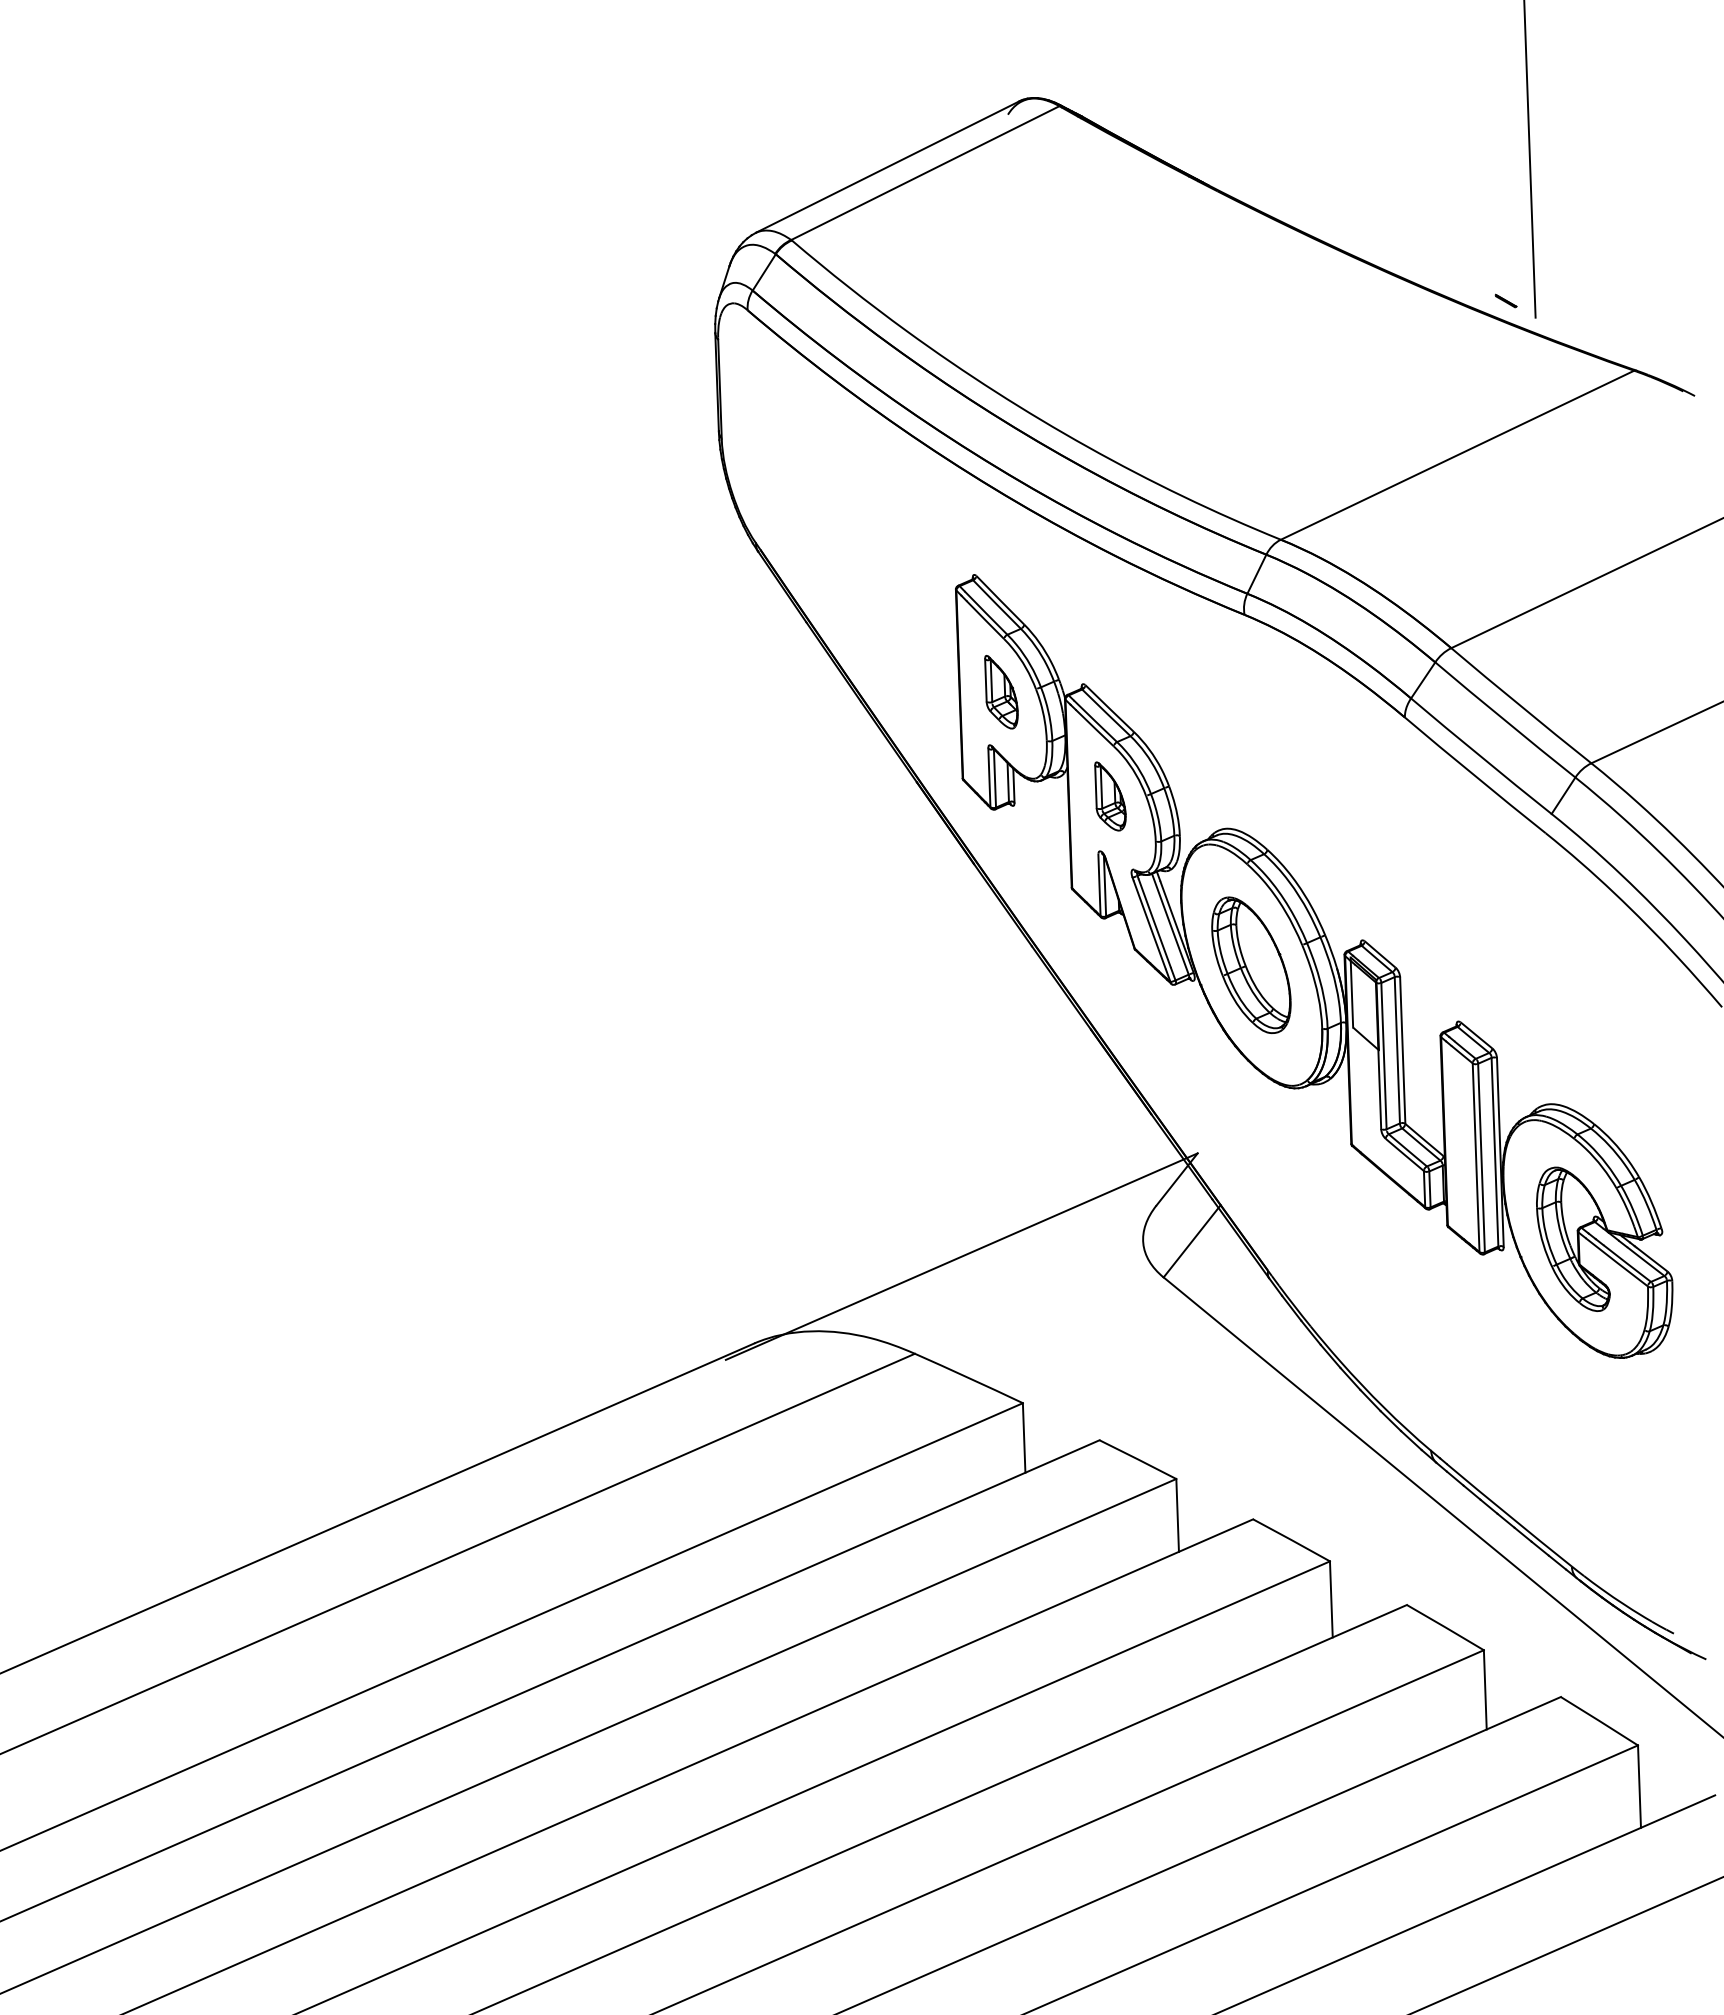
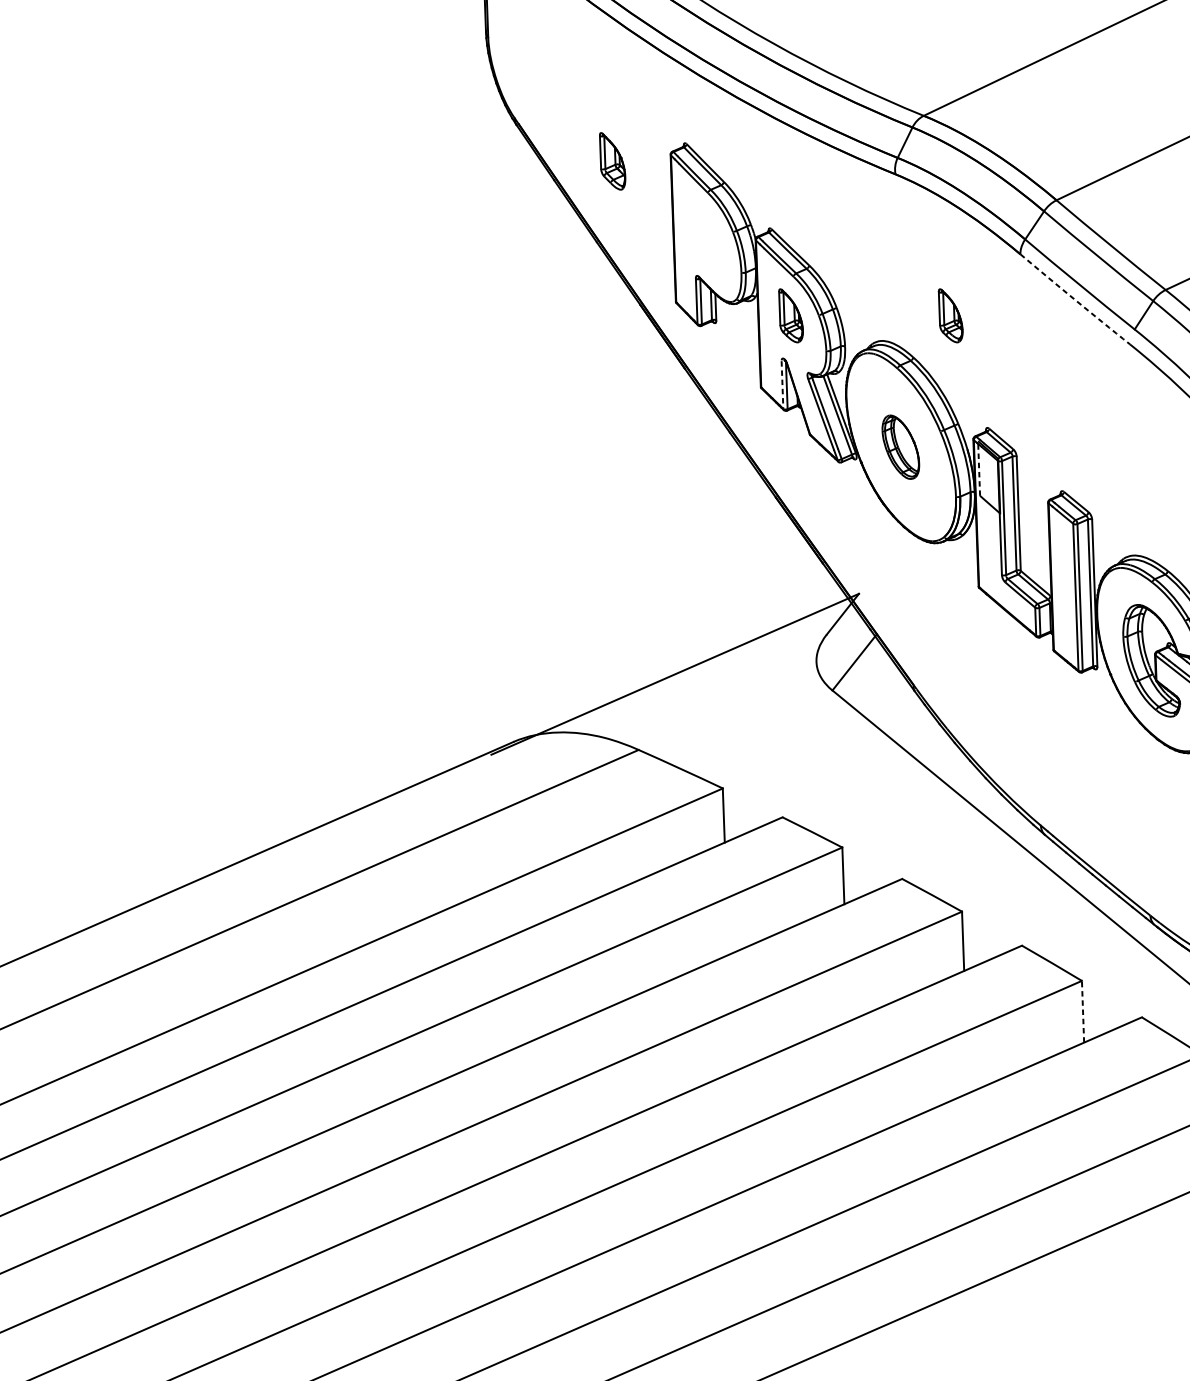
part: (1001, 692) -> (612, 161), moved
arc: (1474, 775) -> (1074, 299), solid -> dashed
part: (1315, 796) -> (950, 315), added
line: (1099, 885) -> (782, 385), solid -> dashed
part: (1251, 964) -> (900, 446), size x0.6
line: (1351, 992) -> (978, 468), solid -> dashed
line: (1485, 1689) -> (1083, 1011), solid -> dashed

